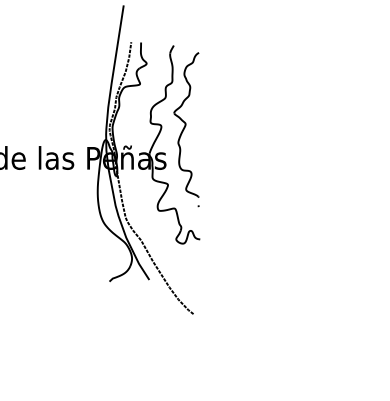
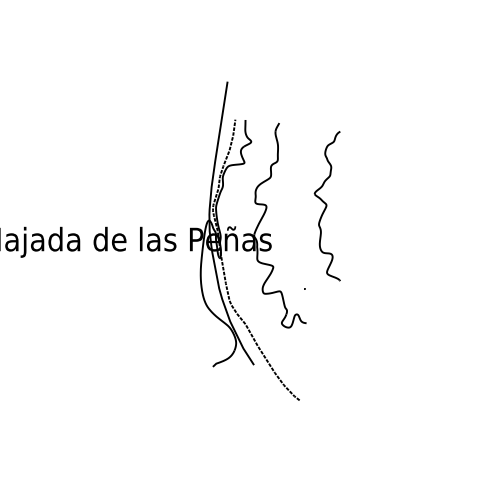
part: (185, 125) -> (326, 206), moved

